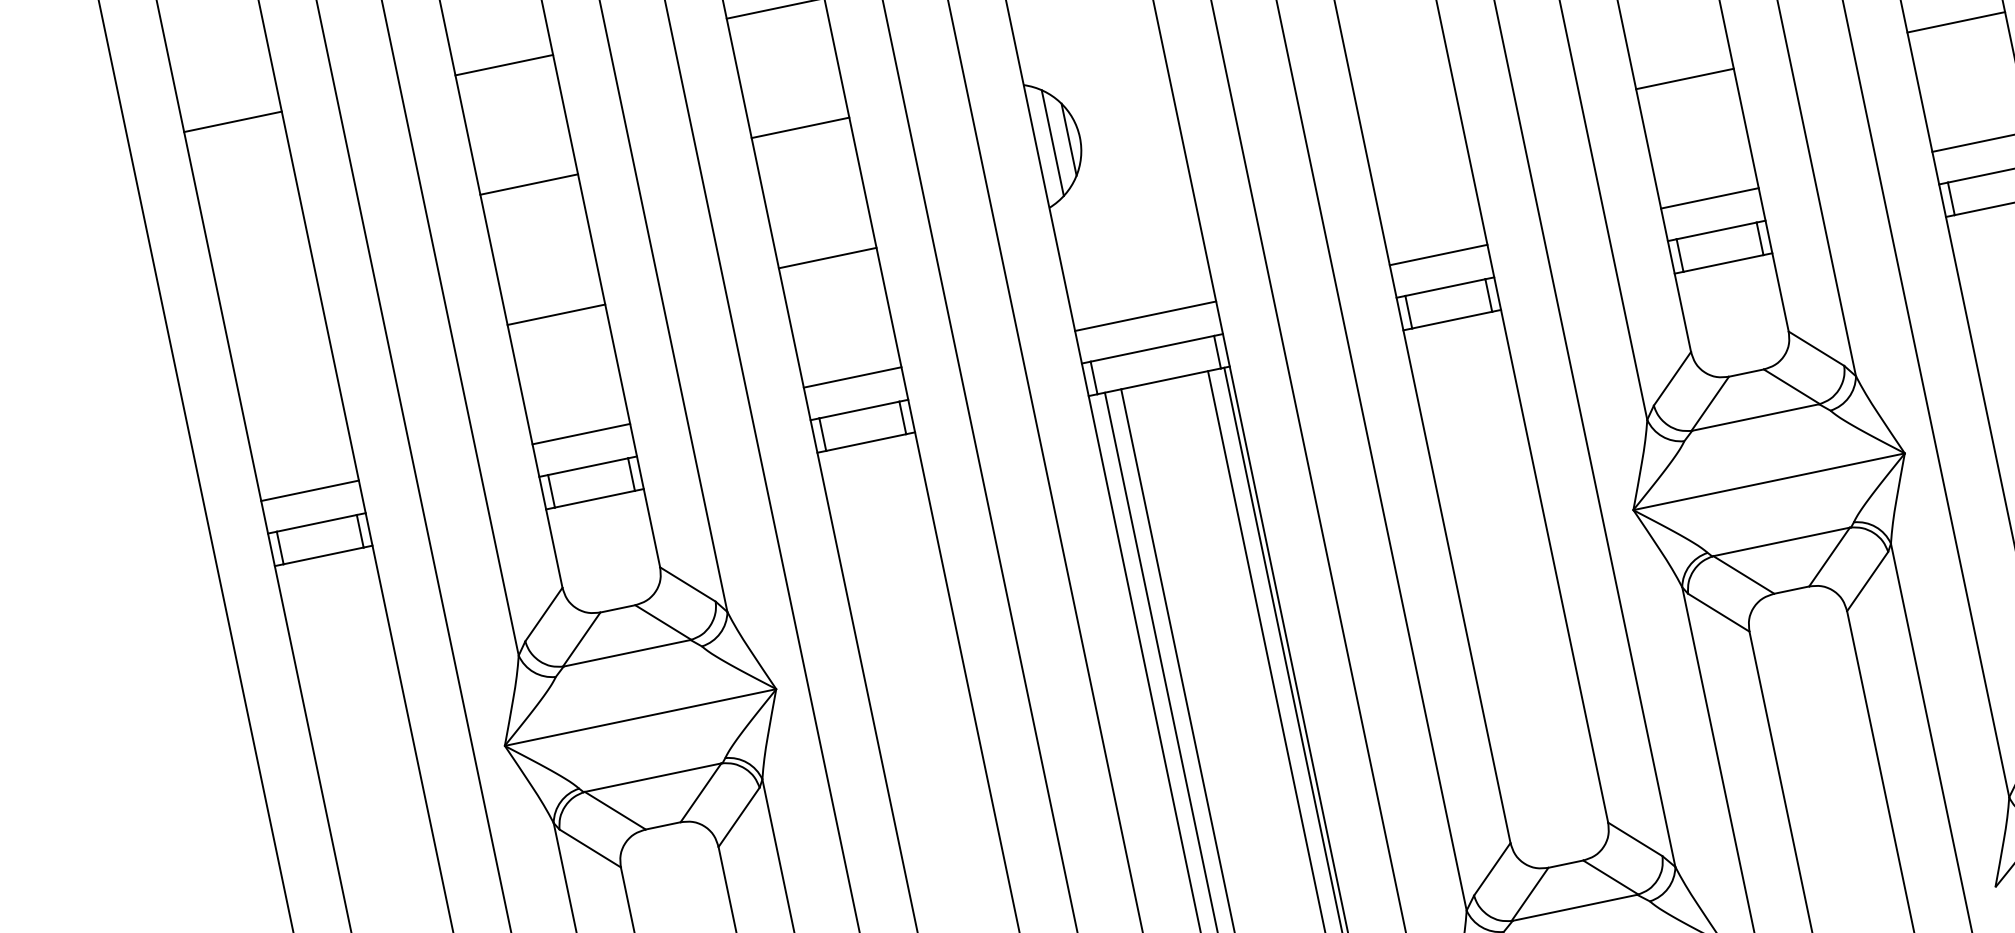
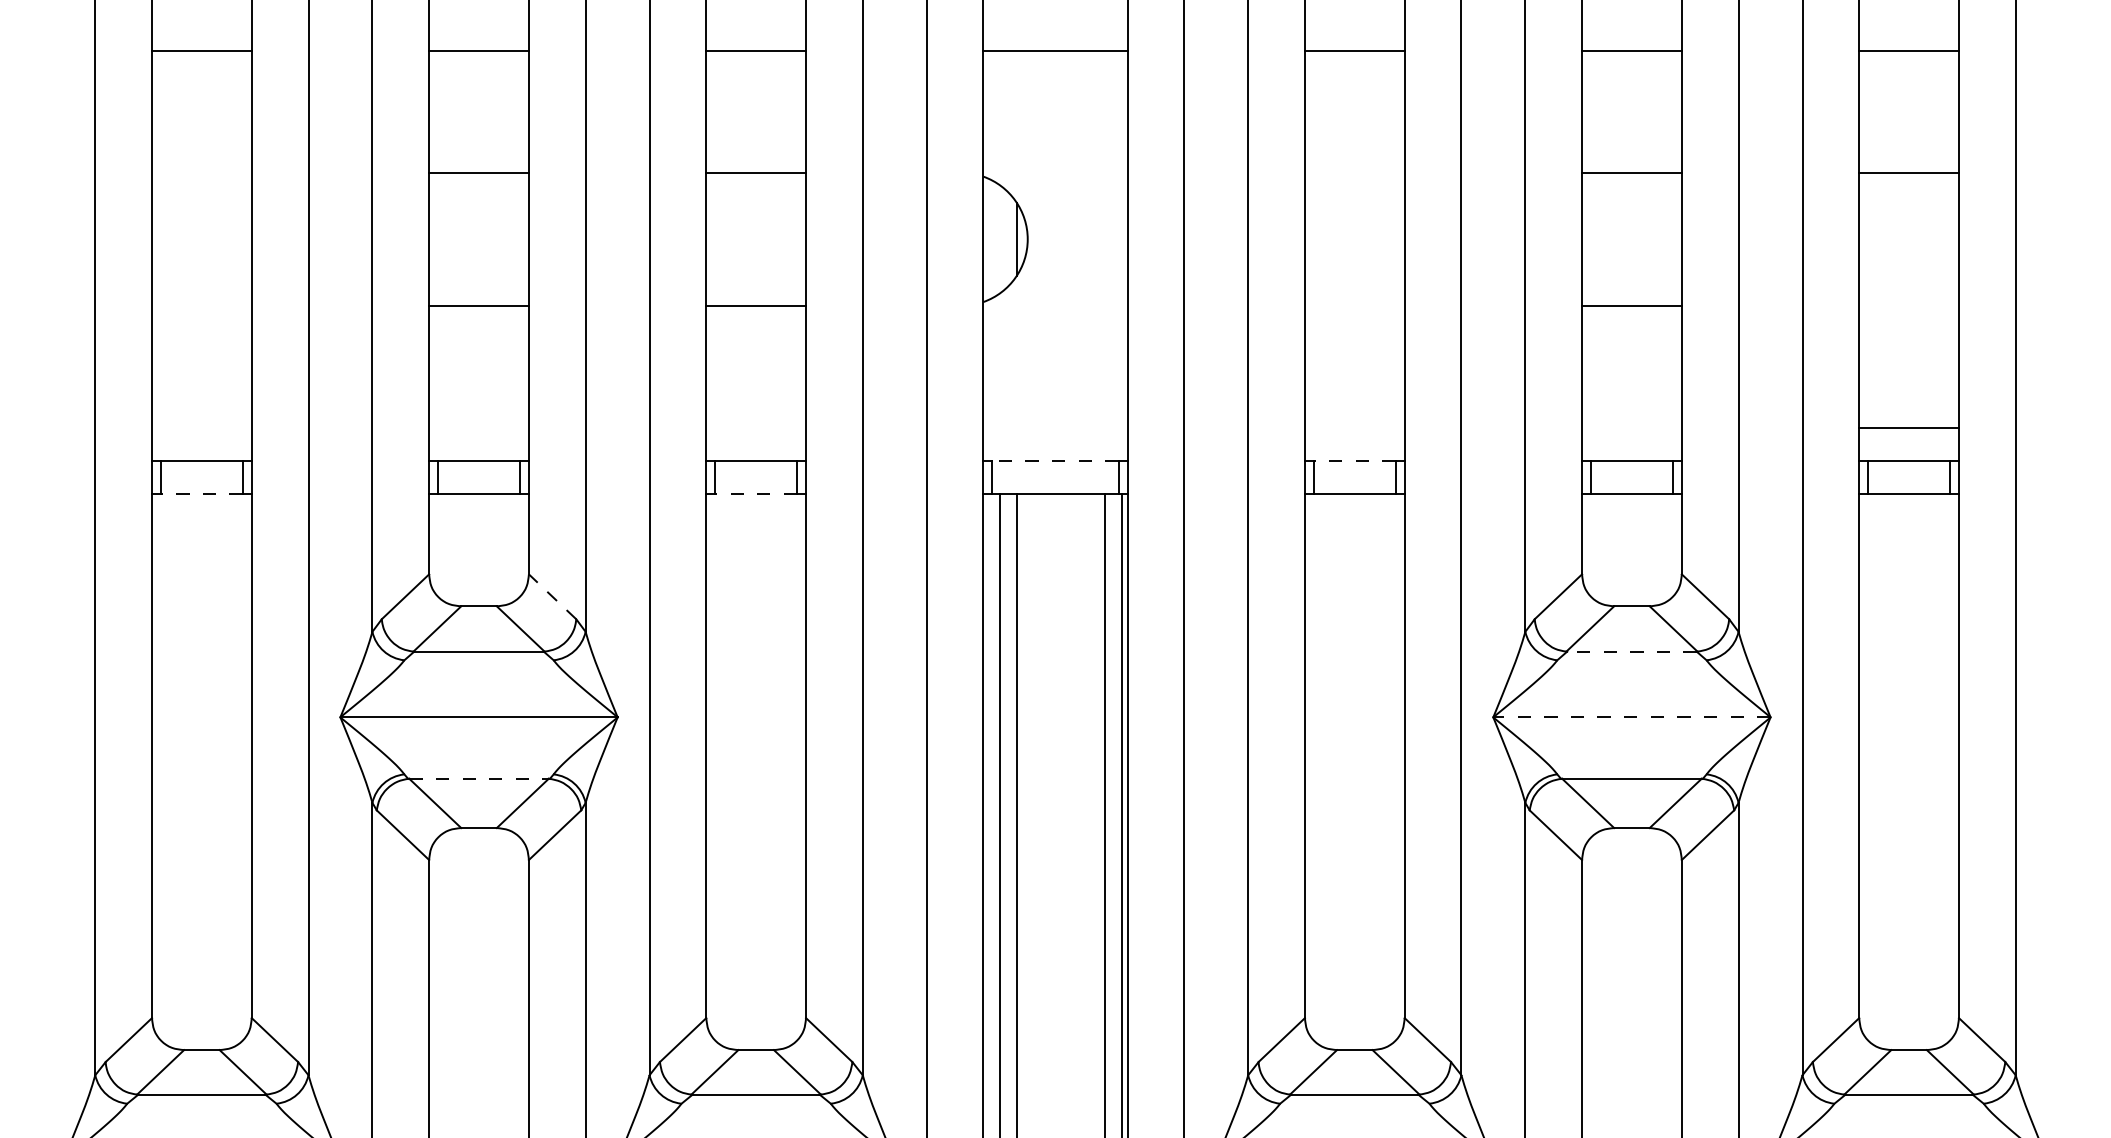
line: (1955, 22) -> (1908, 305), removed
line: (1053, 143) -> (1000, 239), removed
line: (1709, 198) -> (1631, 427), removed
line: (1438, 254) -> (1354, 427), removed
line: (1445, 288) -> (1354, 461), solid -> dashed
line: (1145, 315) -> (1055, 427), removed
line: (1151, 349) -> (1054, 461), solid -> dashed
line: (852, 377) -> (756, 427), removed
line: (1755, 417) -> (1631, 651), solid -> dashed
line: (580, 433) -> (478, 427), removed
line: (866, 442) -> (756, 494), solid -> dashed
line: (1768, 482) -> (1631, 717), solid -> dashed
line: (309, 490) -> (201, 427), removed
line: (323, 556) -> (201, 494), solid -> dashed
line: (687, 584) -> (552, 596), solid -> dashed
line: (653, 777) -> (479, 778), solid -> dashed

